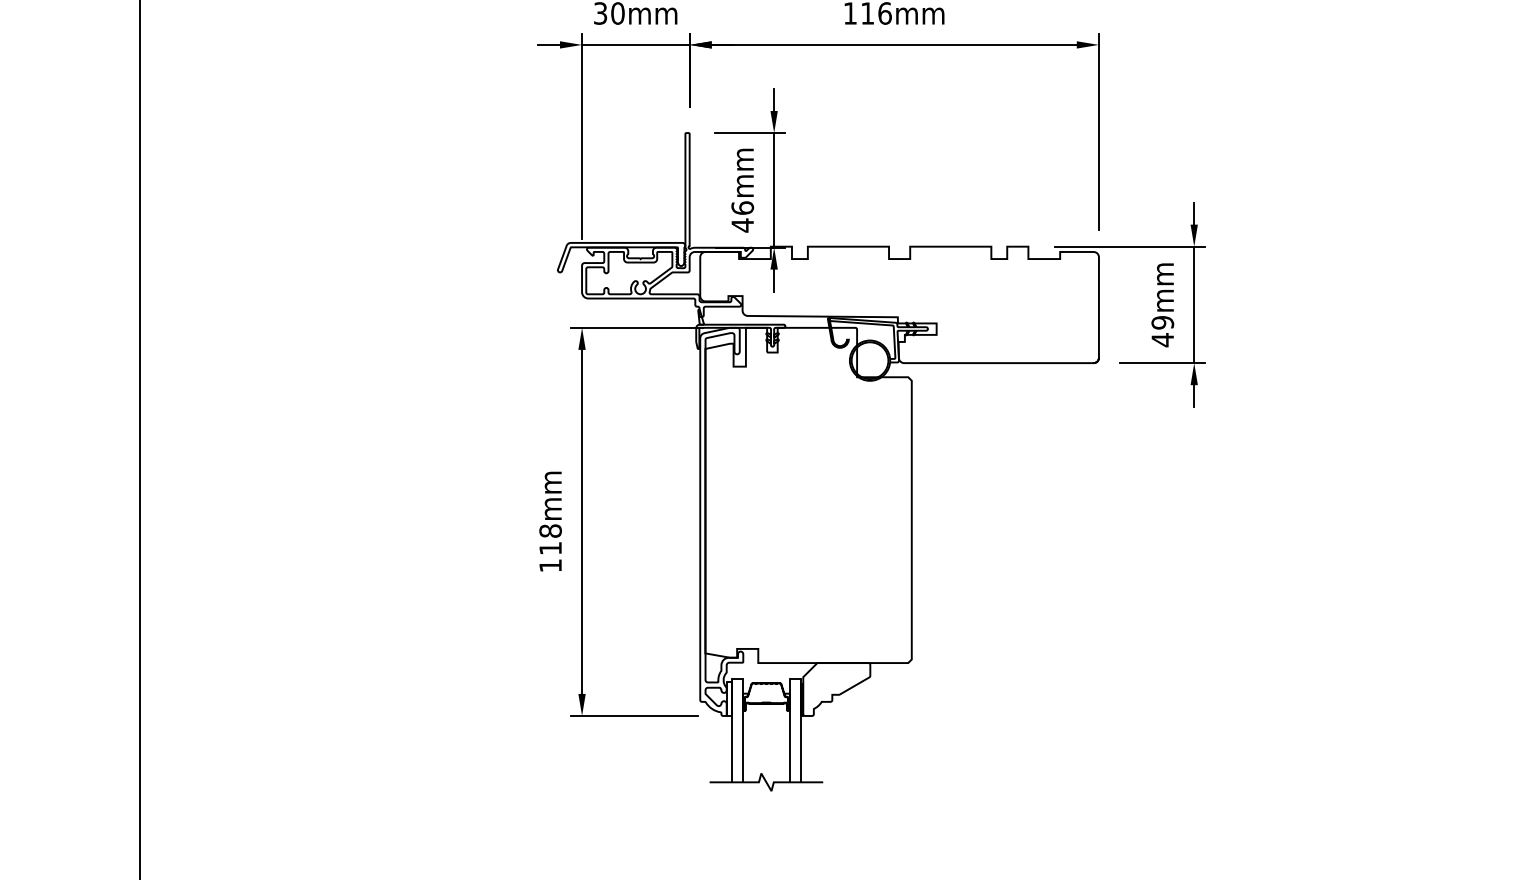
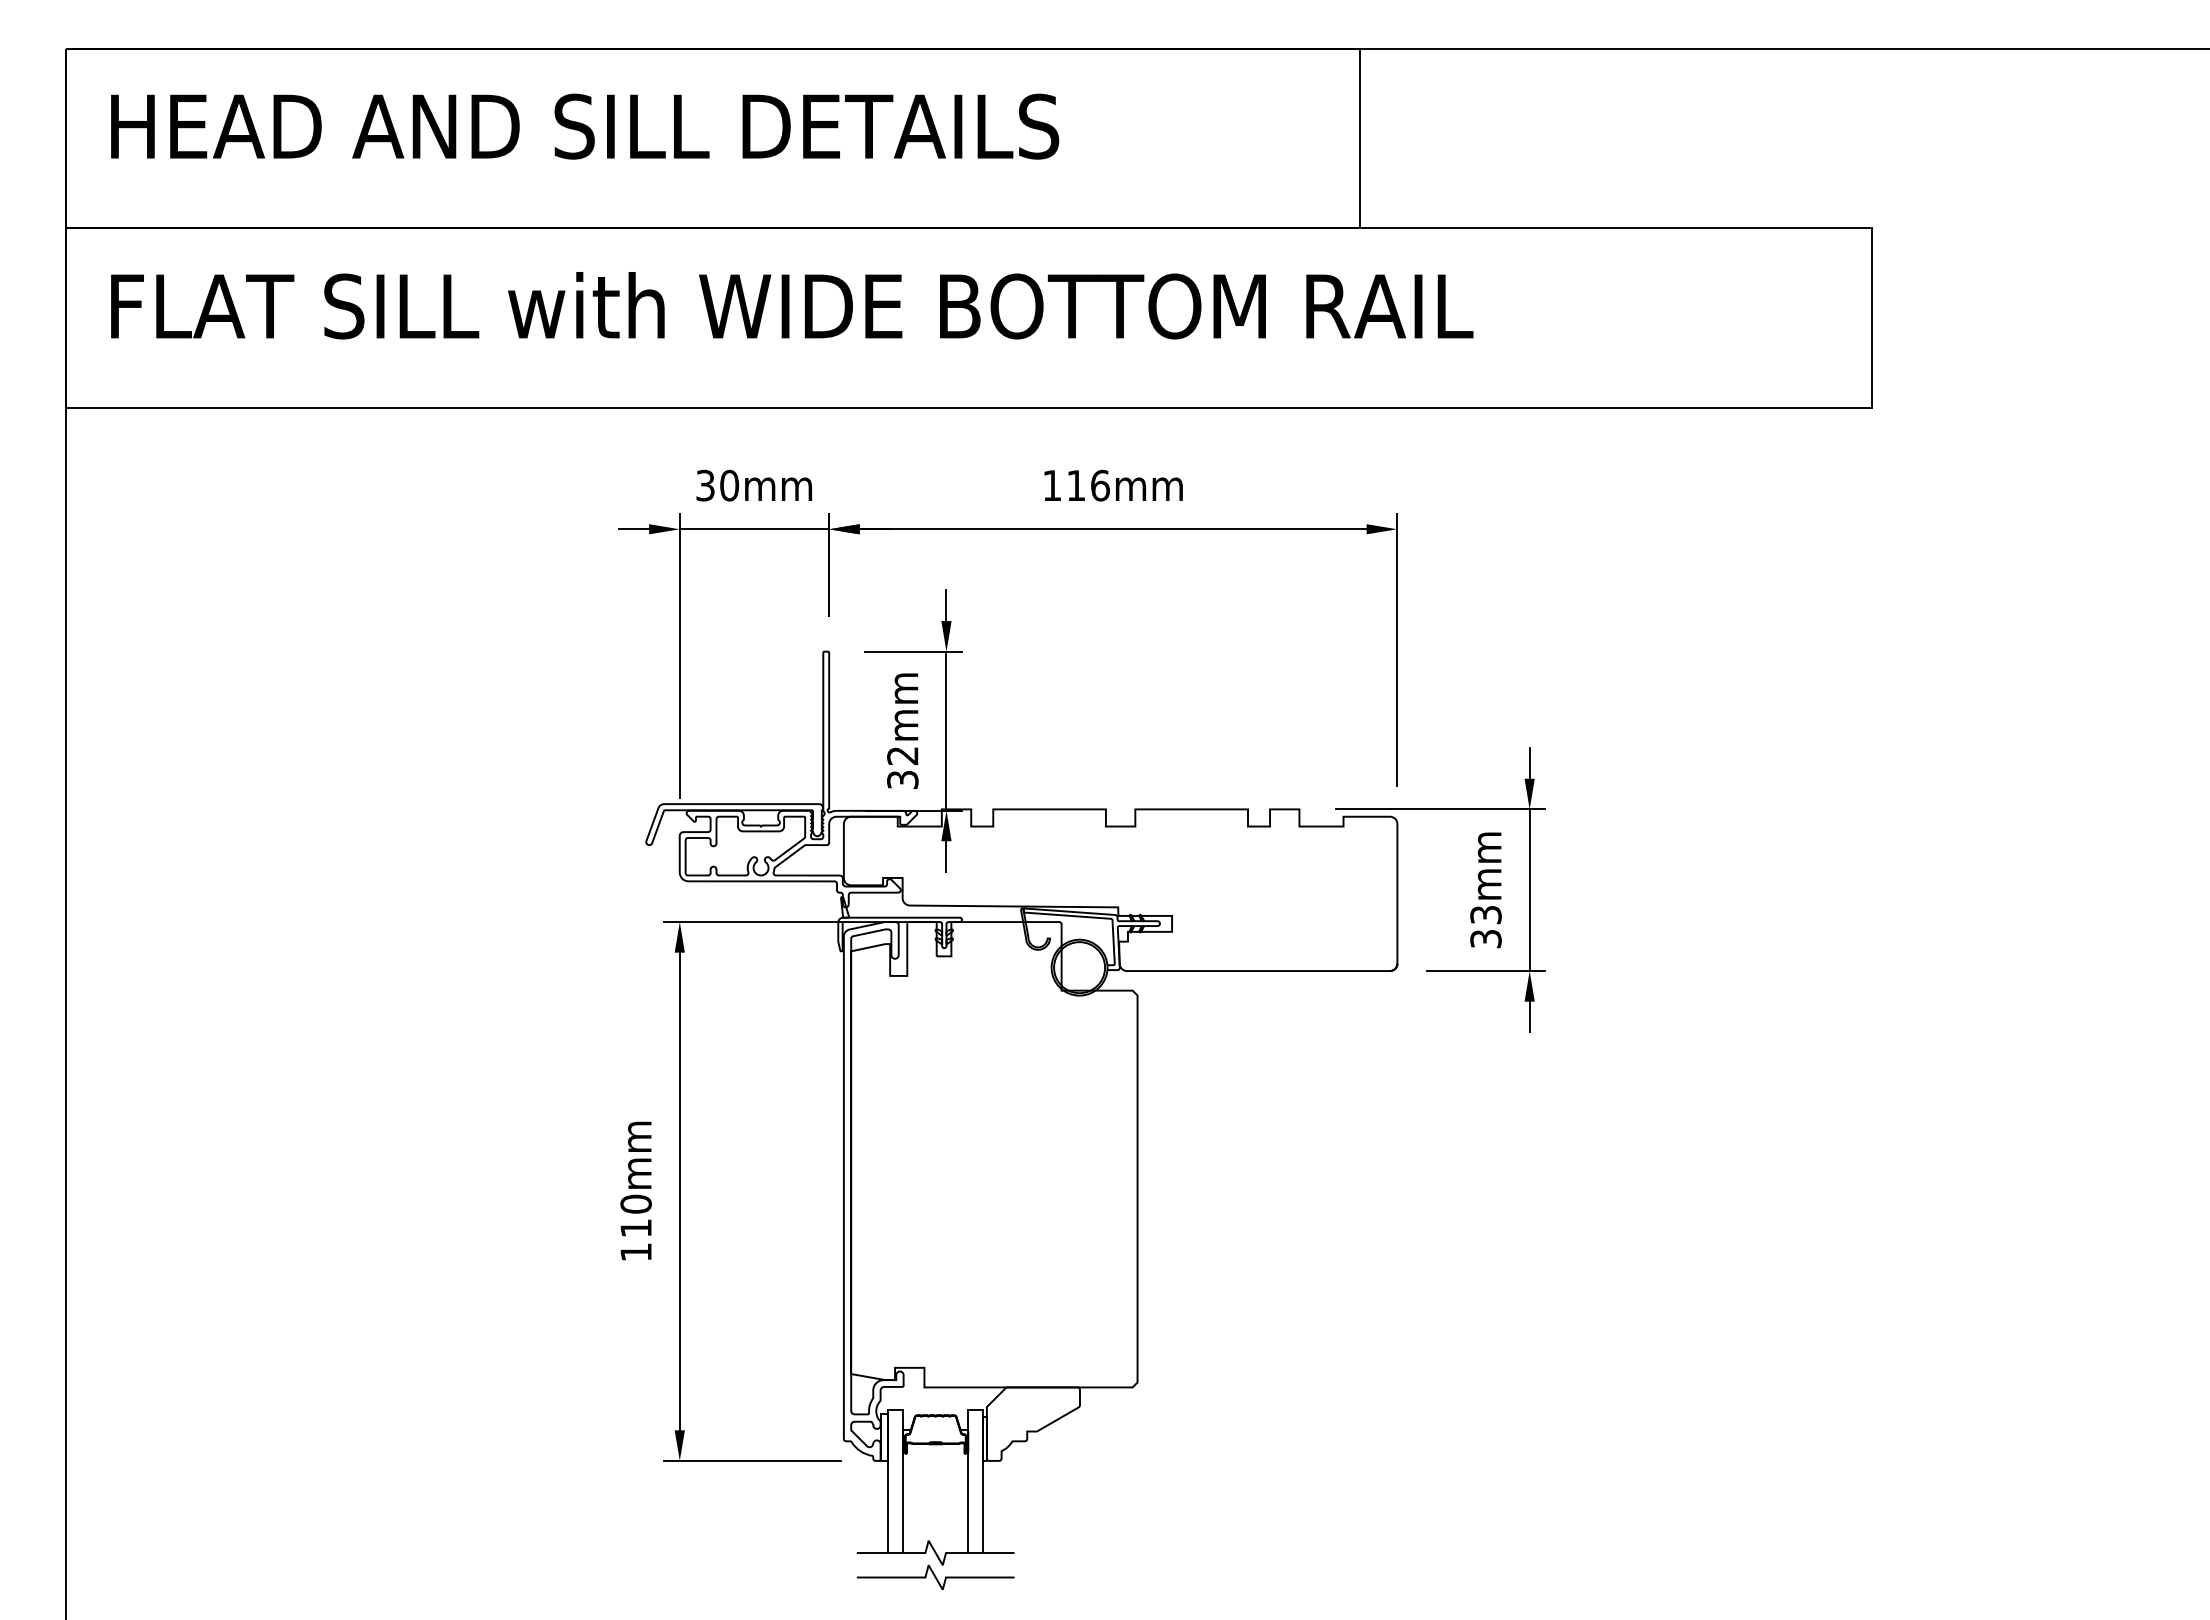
text: (742, 217) -> (902, 768), 46mm -> 32mm
text: (1162, 331) -> (1485, 927), 49mm -> 33mm
text: (550, 530) -> (635, 1203), 118mm -> 110mm
curve: (766, 799) -> (935, 1577), added

